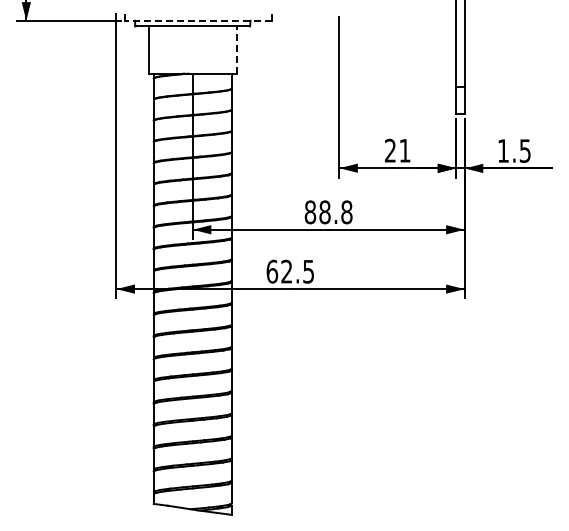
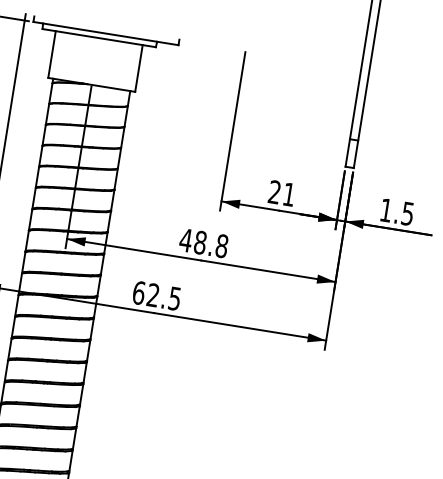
line: (198, 20) -> (105, 33), dashed -> solid
line: (236, 50) -> (138, 68), dashed -> solid
text: (310, 212) -> (186, 240), 88.8 -> 48.8

